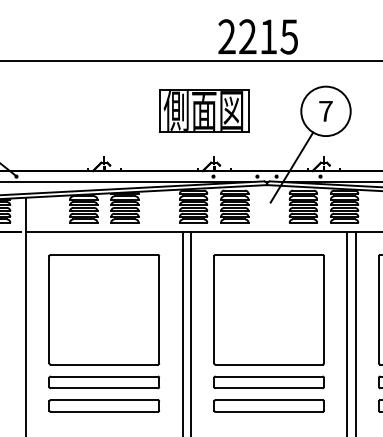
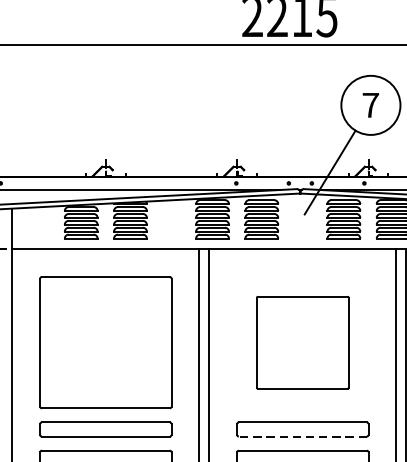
part: (204, 110) -> (225, 104), removed
part: (268, 309) -> (302, 342), size x0.7
line: (269, 388) -> (303, 436), solid -> dashed

